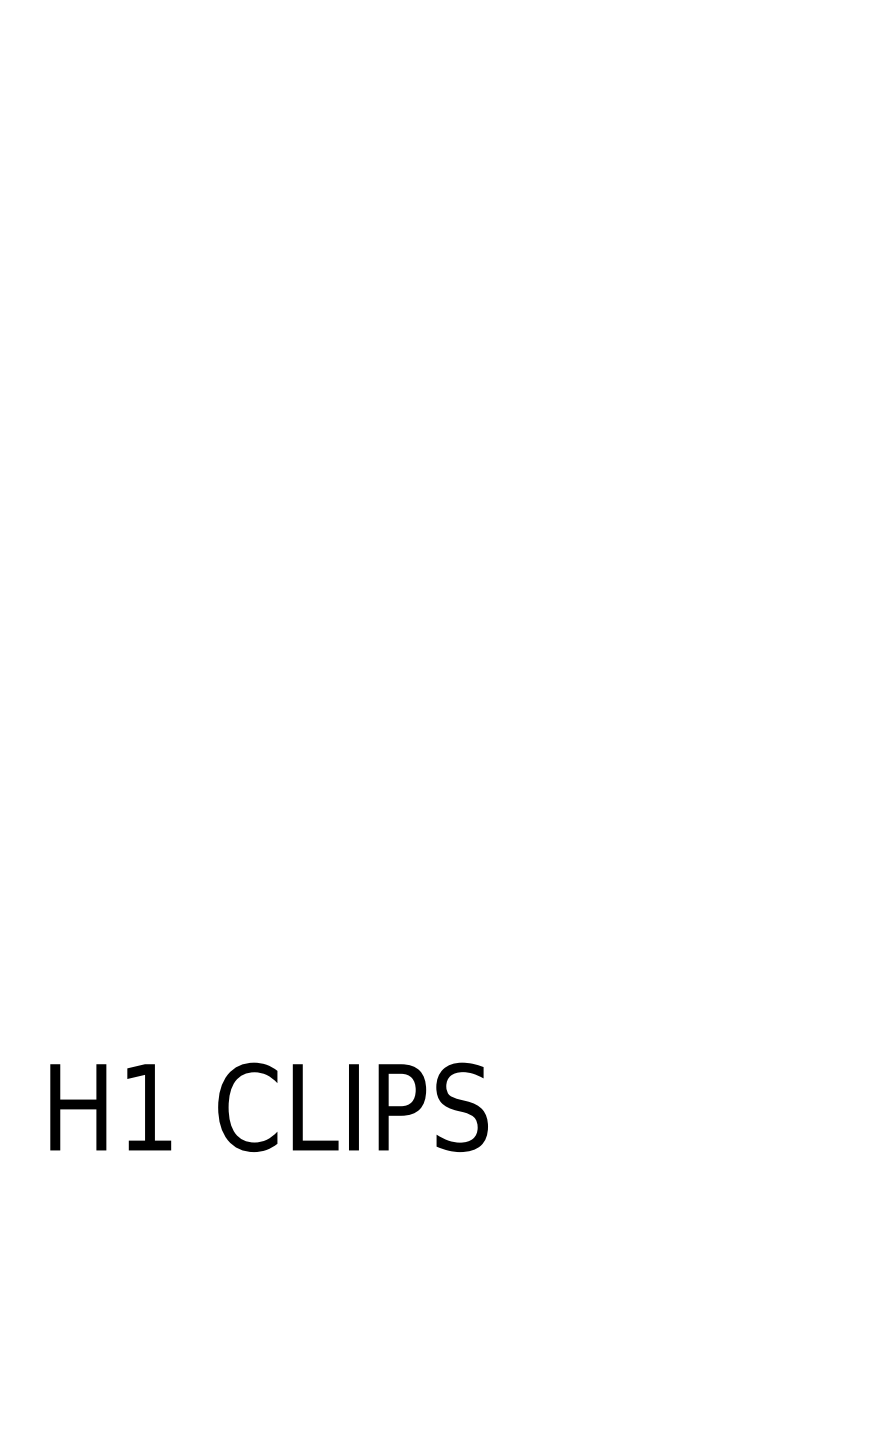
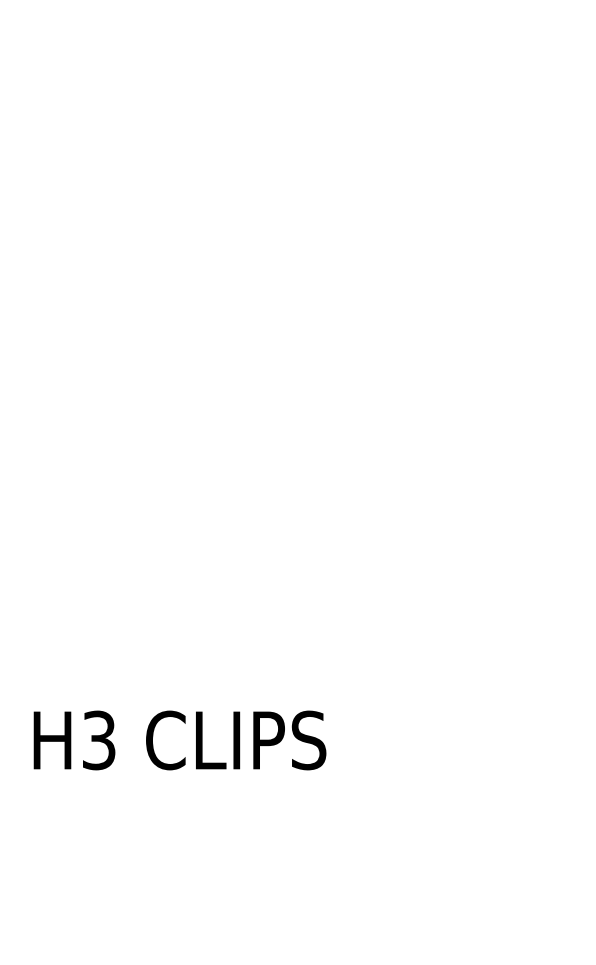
text: (148, 1107) -> (99, 740), H1 -> H3

